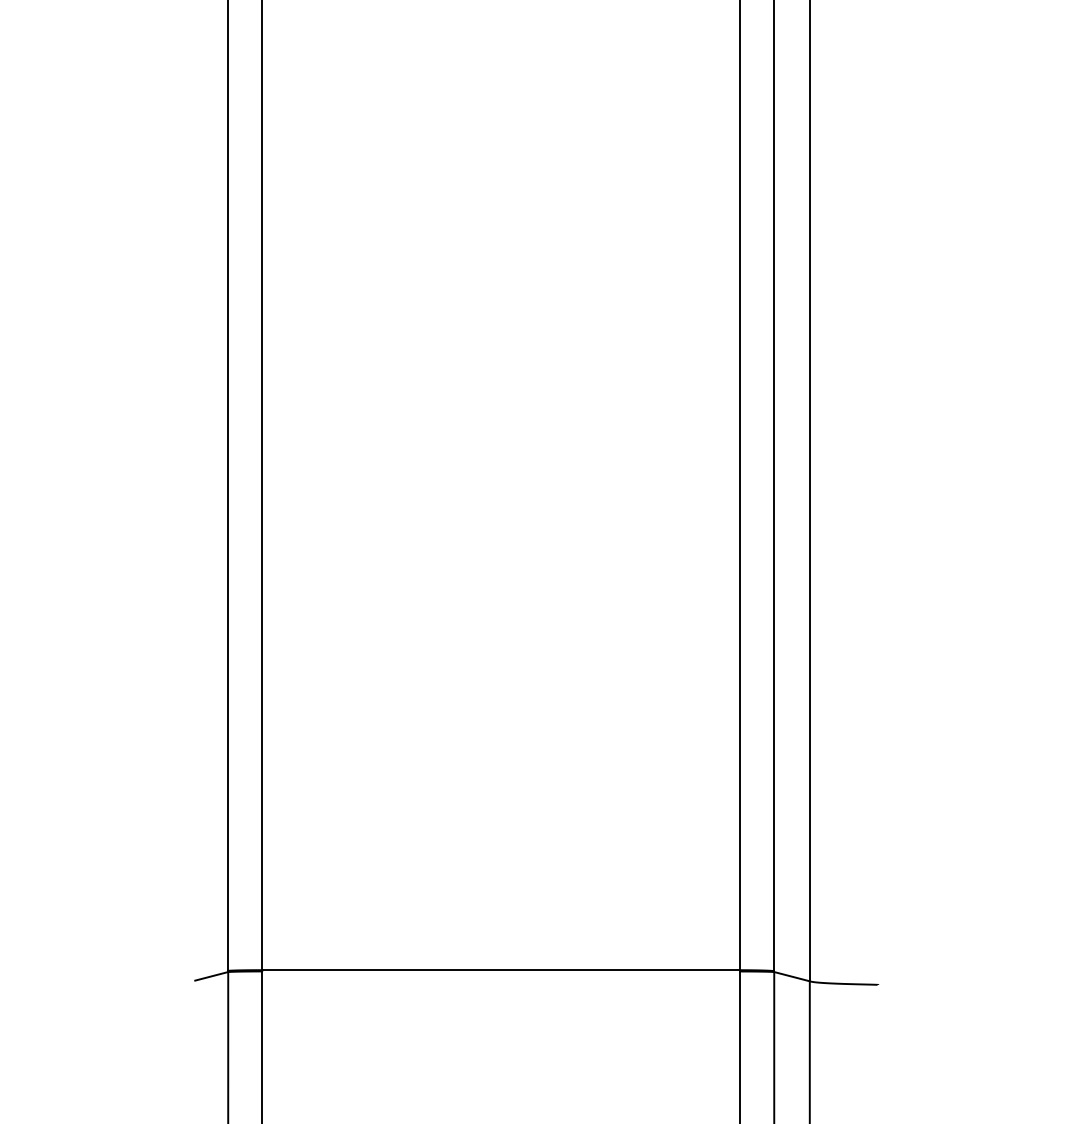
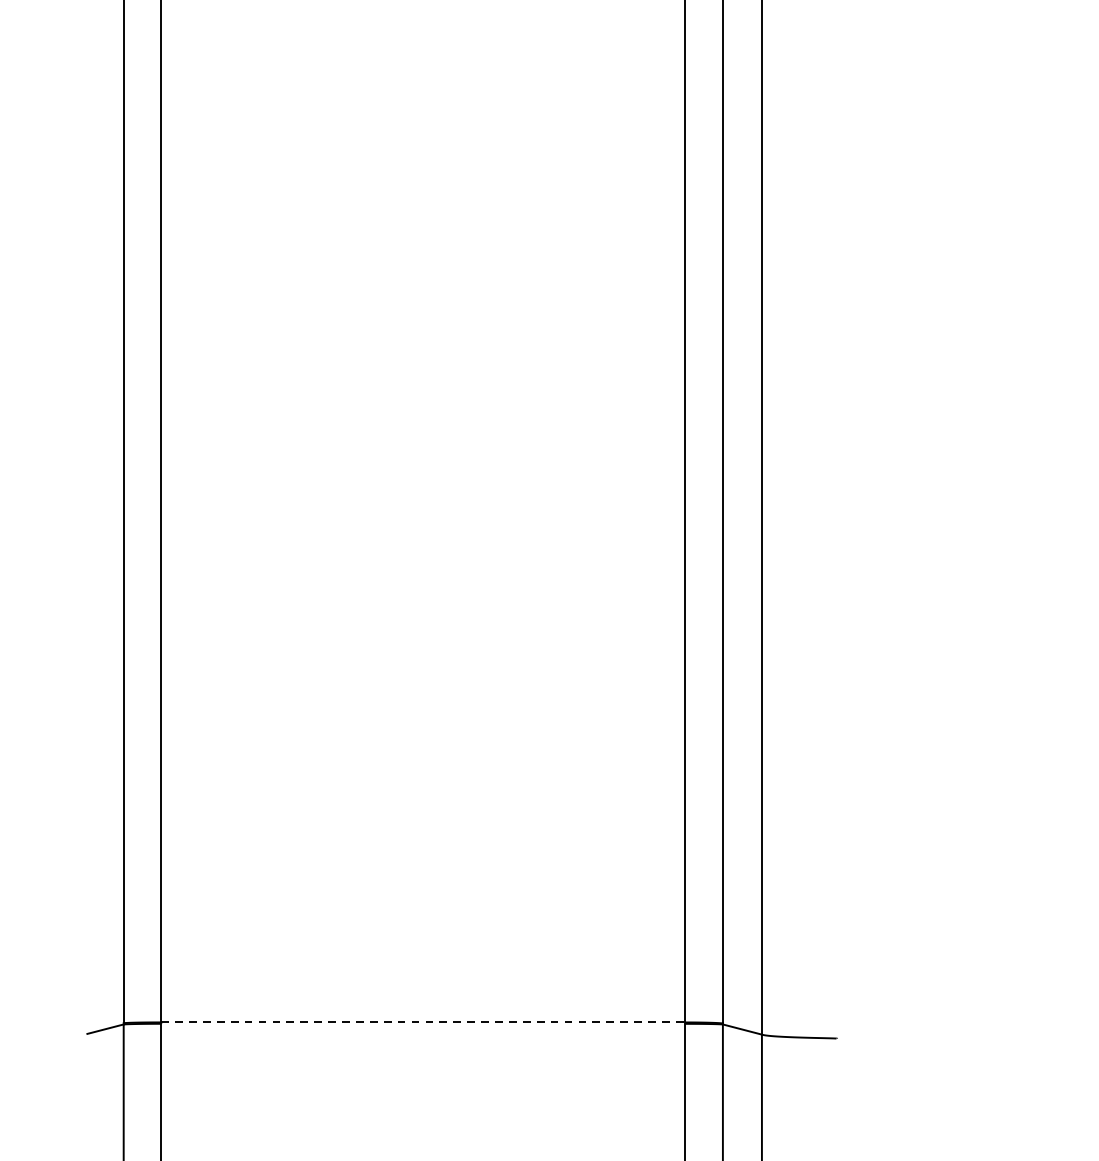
line: (501, 970) -> (423, 1022), solid -> dashed

